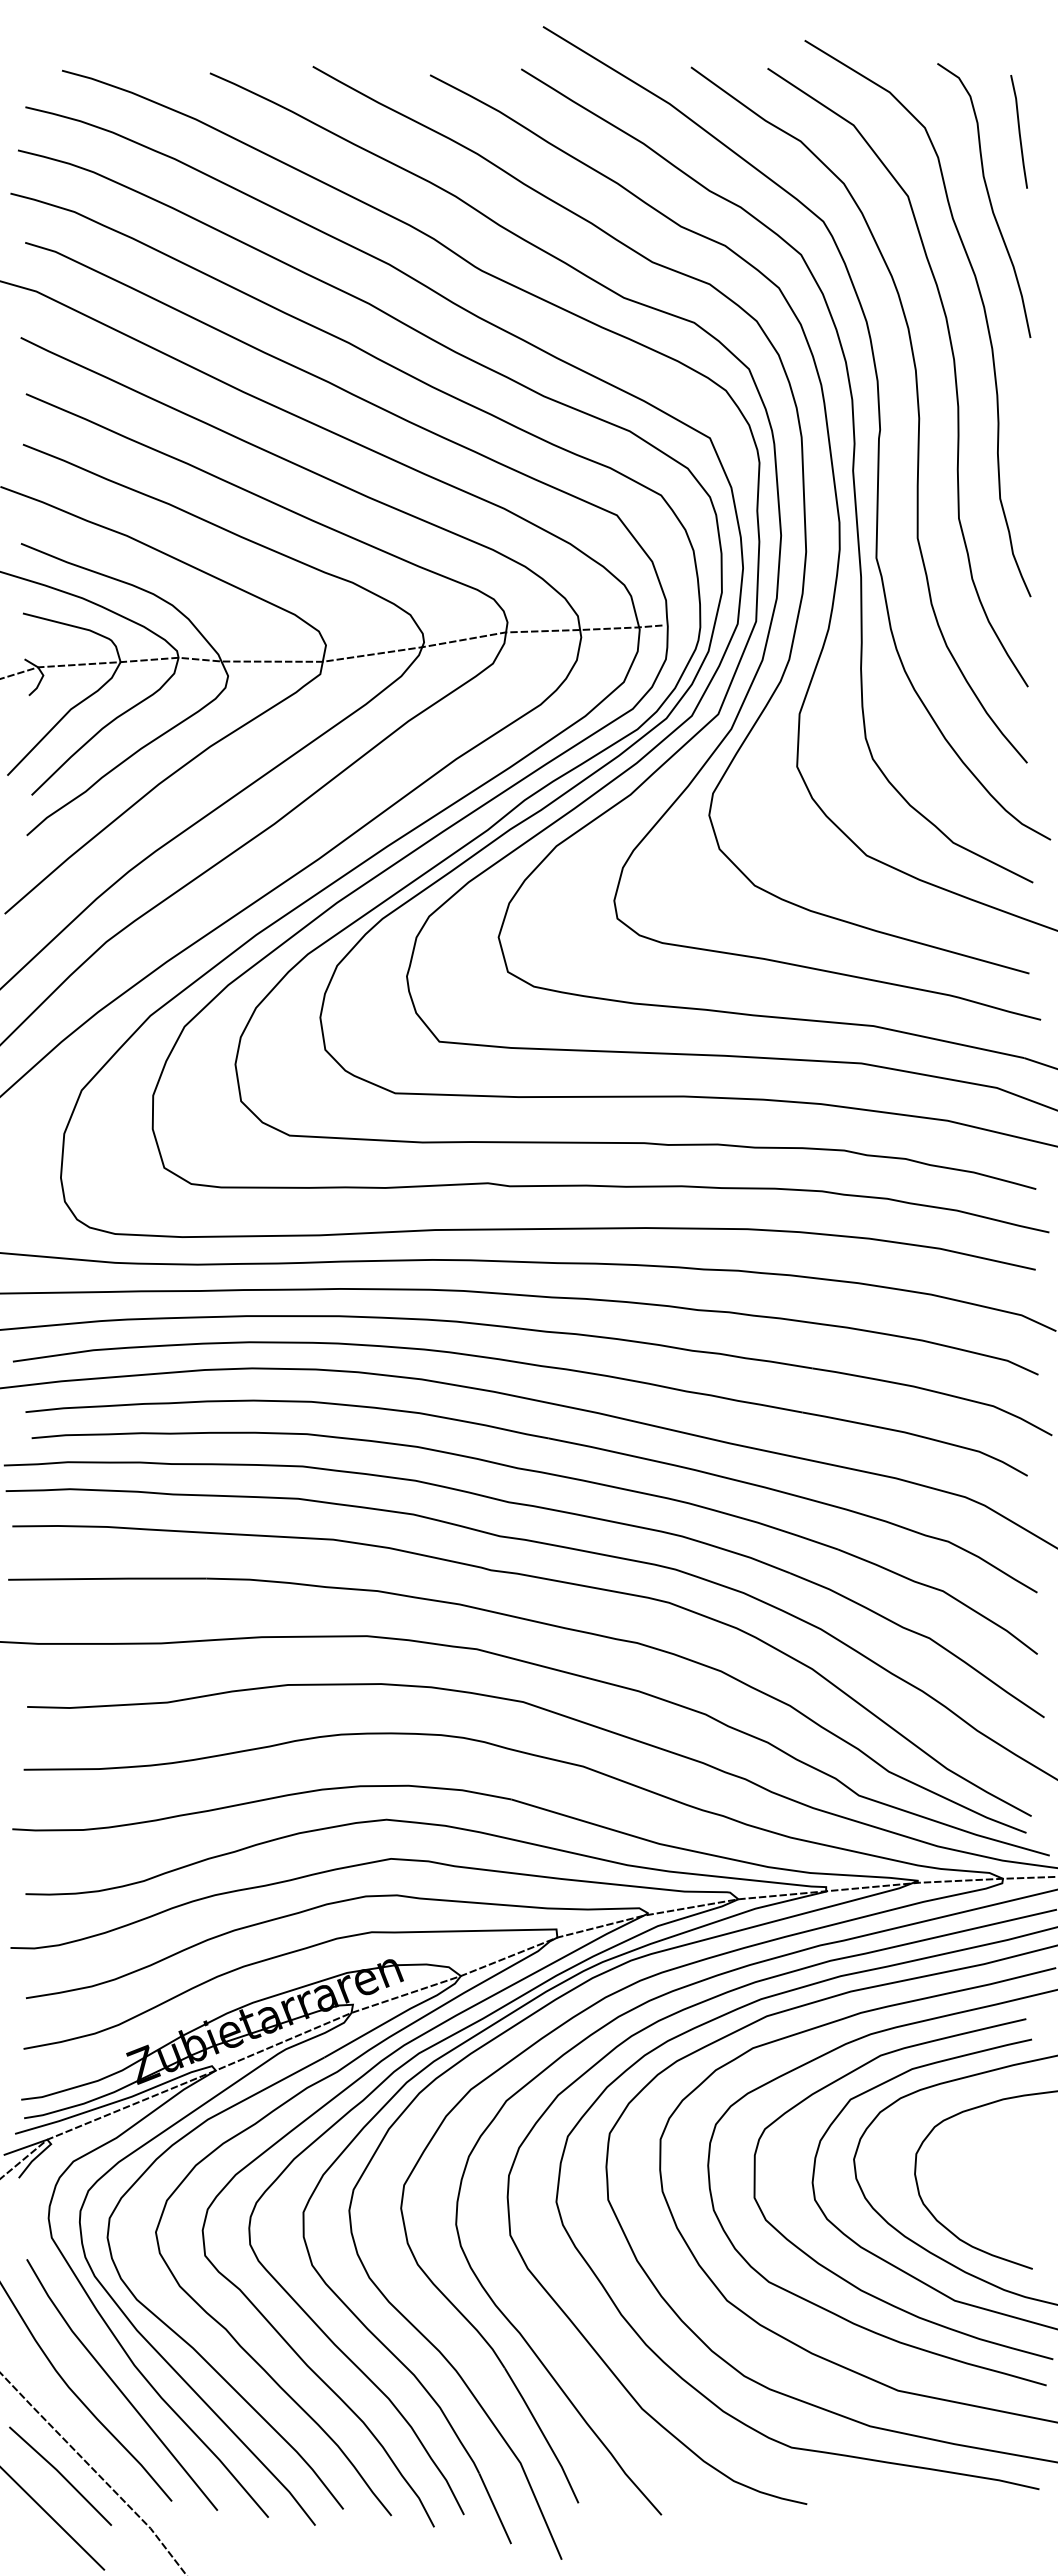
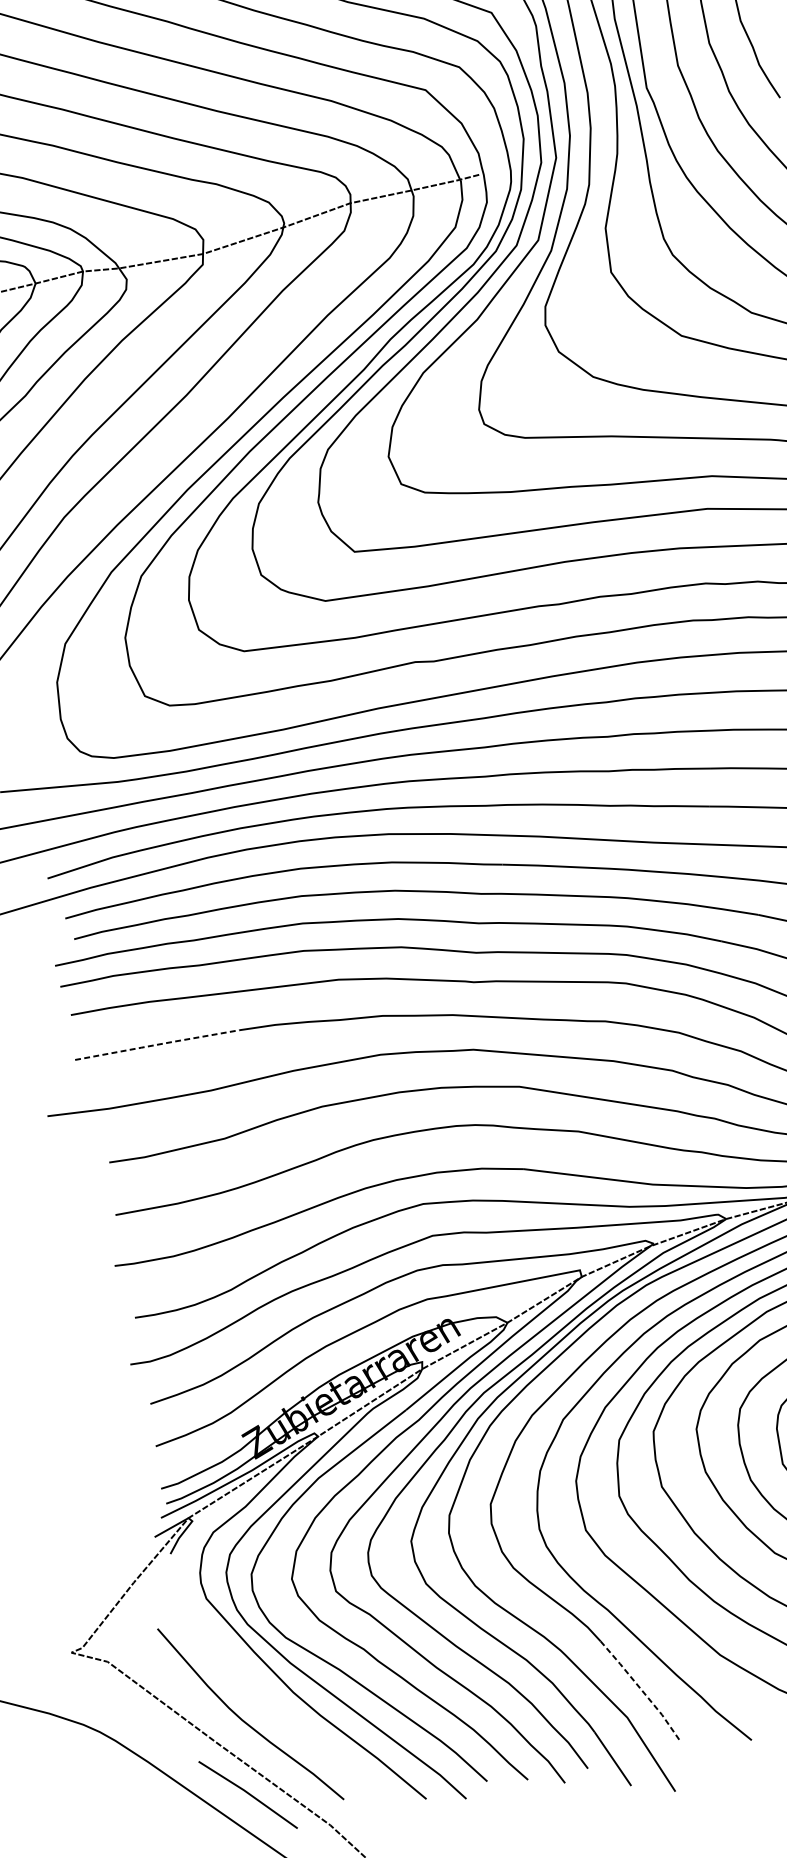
line: (107, 1578) -> (157, 1044), solid -> dashed
line: (119, 2387) -> (284, 1712), removed
line: (543, 2434) -> (642, 1690), solid -> dashed

